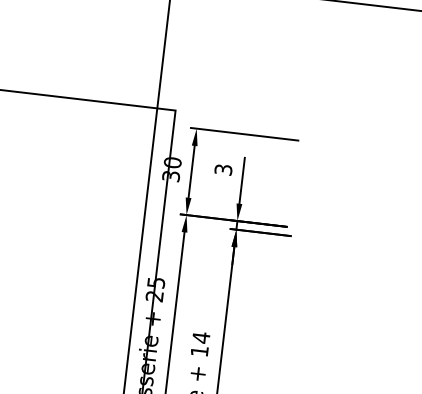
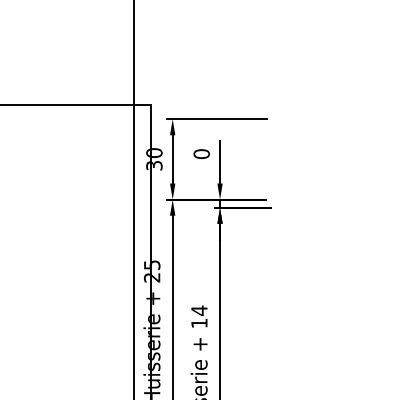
text: (223, 170) -> (201, 154), 3 -> 0

